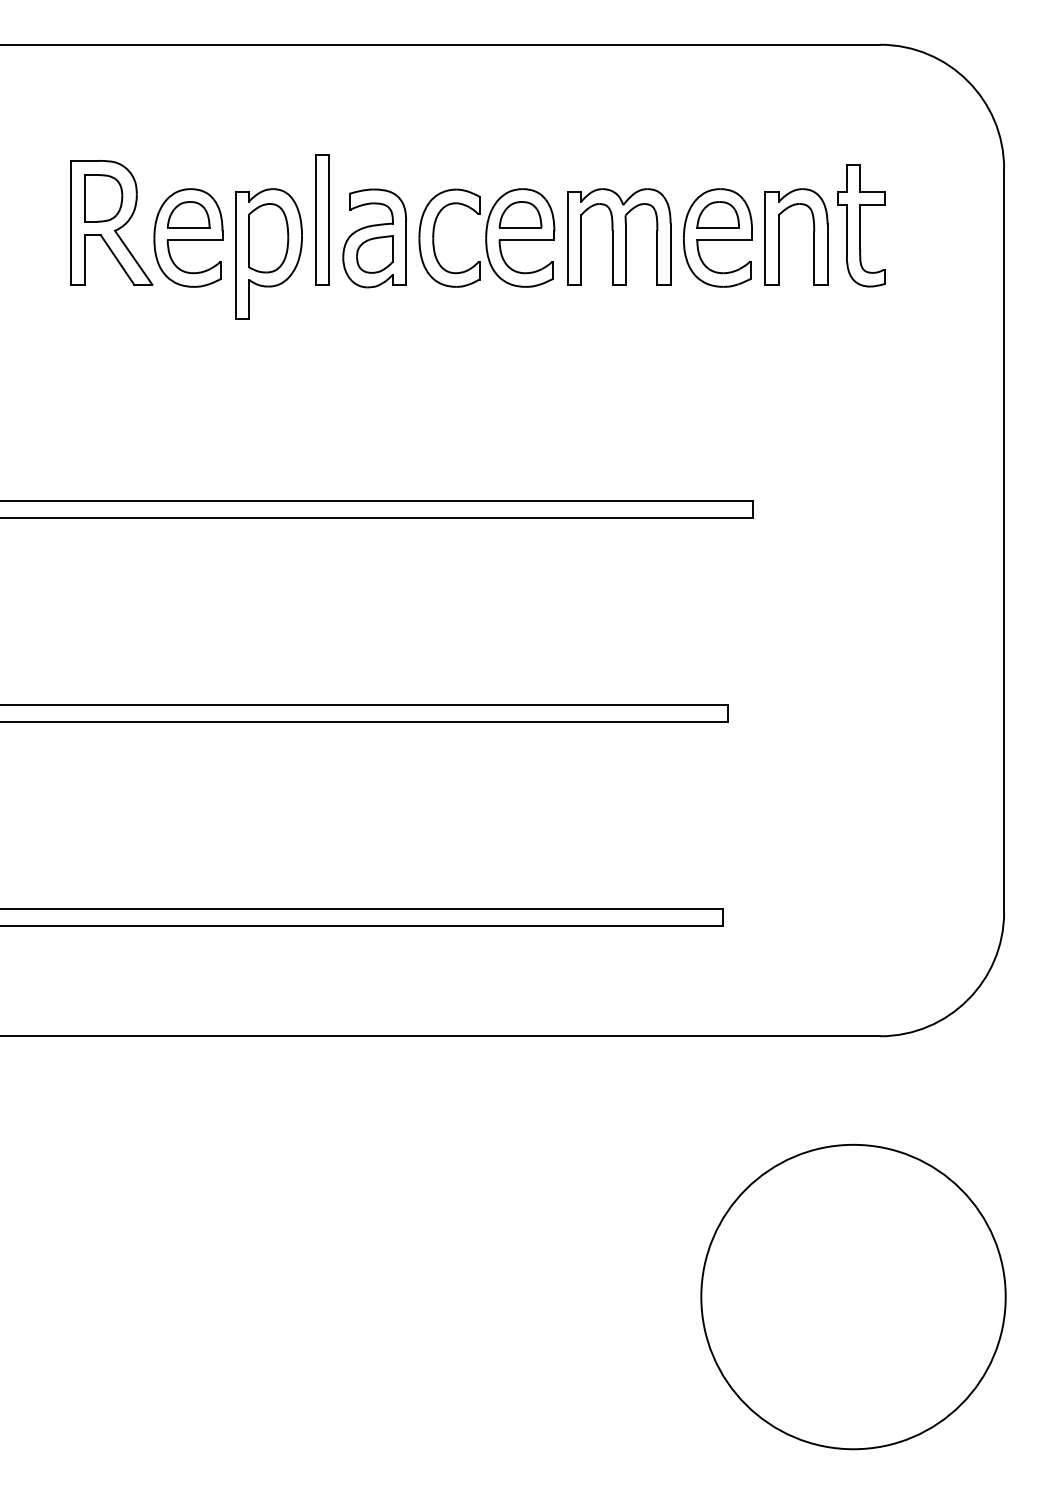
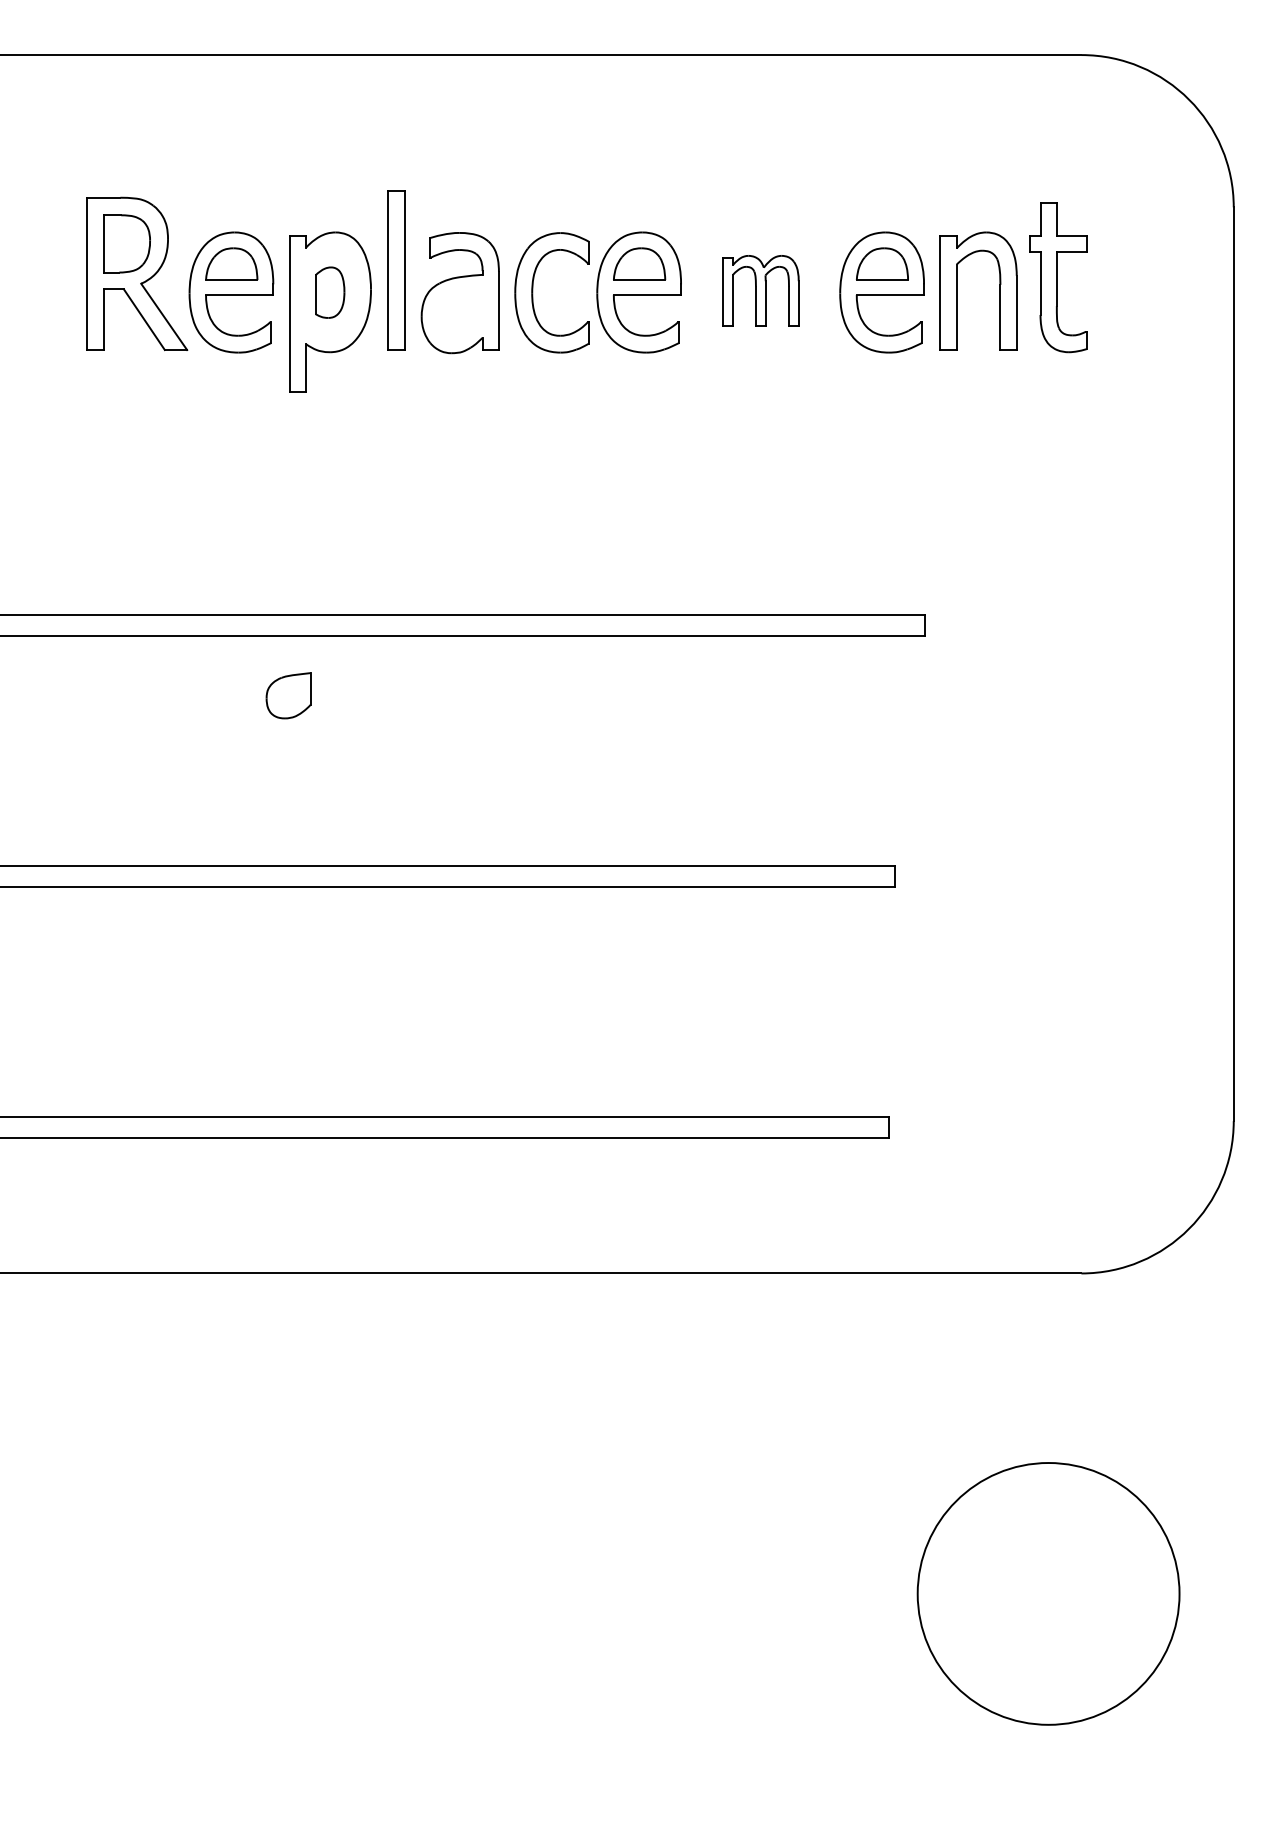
part: (619, 236) -> (760, 290), size x0.6
part: (268, 237) -> (329, 292), size x0.6
part: (374, 254) -> (288, 695), moved
circle: (853, 1296) -> (1048, 1593), size x0.7

